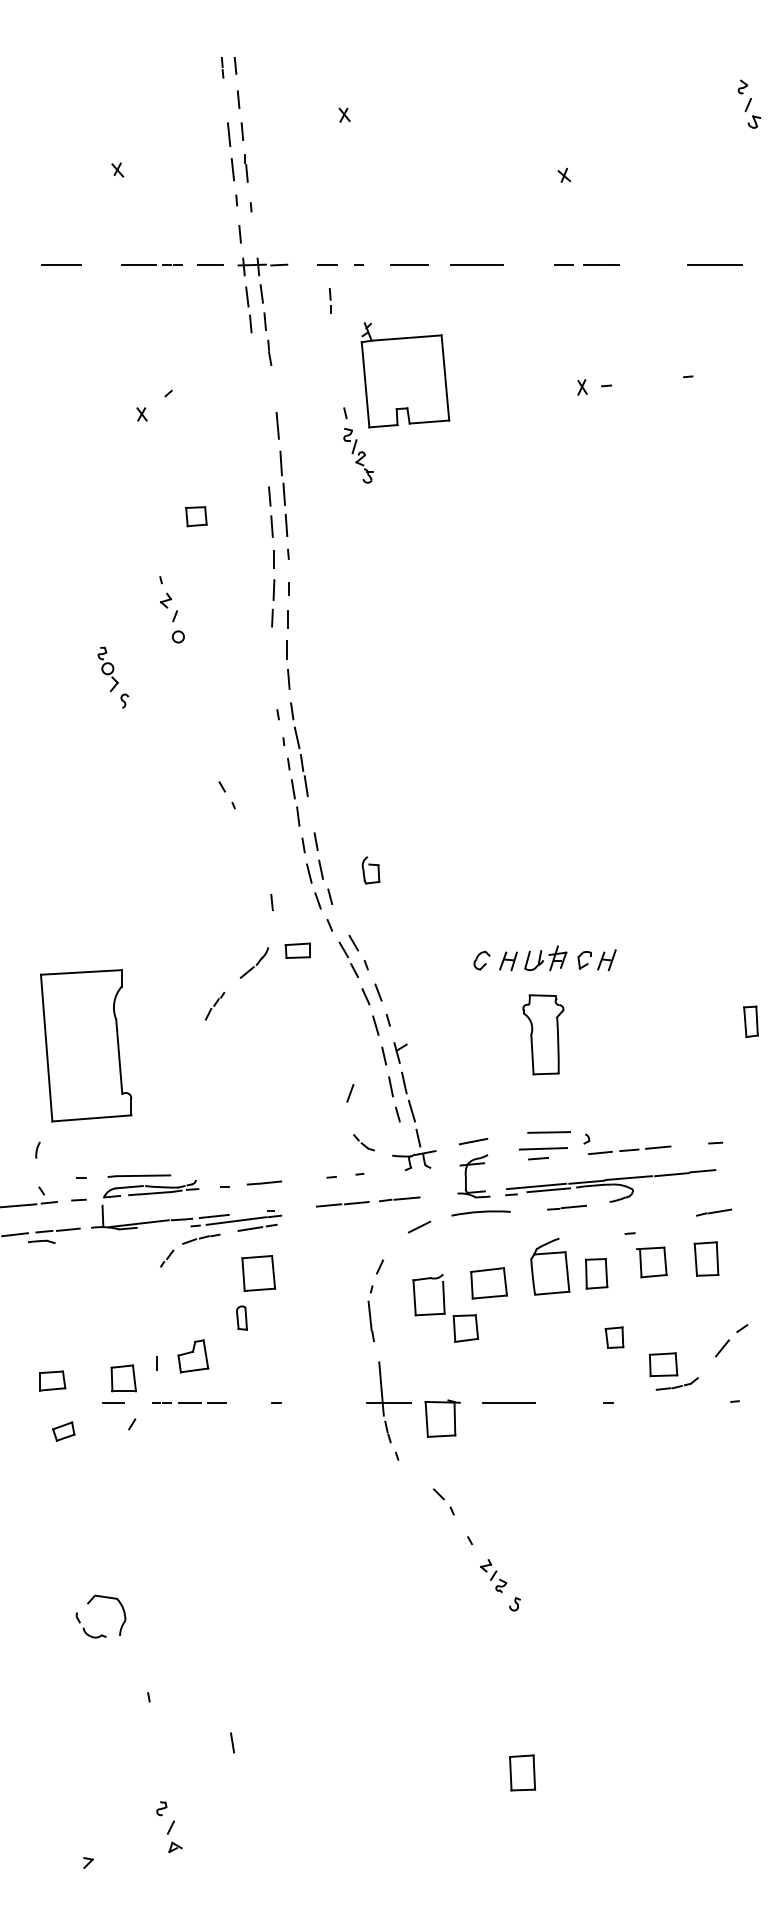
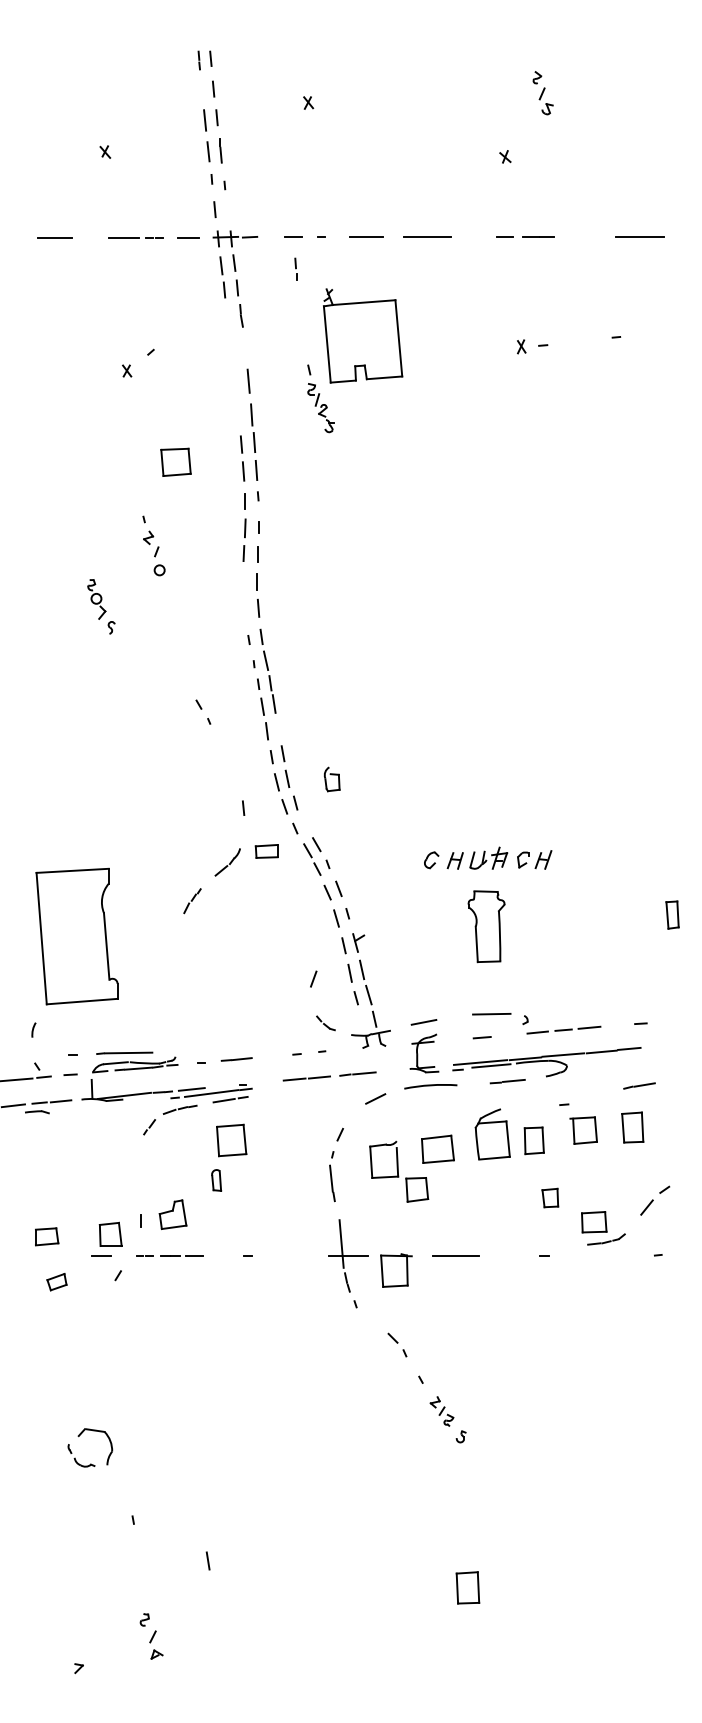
part: (748, 104) -> (542, 93), moved
part: (196, 516) -> (175, 462), size x1.6
line: (543, 1148) -> (486, 1028), removed

